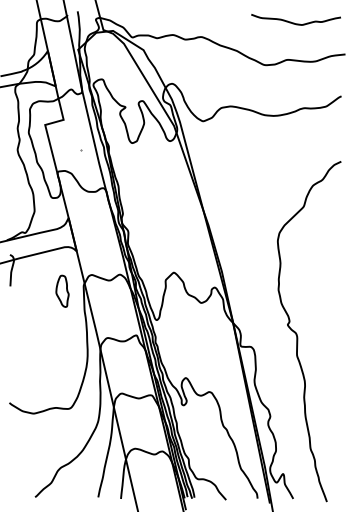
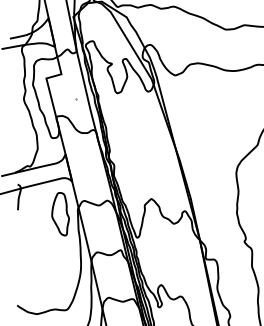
part: (62, 291) -> (60, 214), size x1.67

